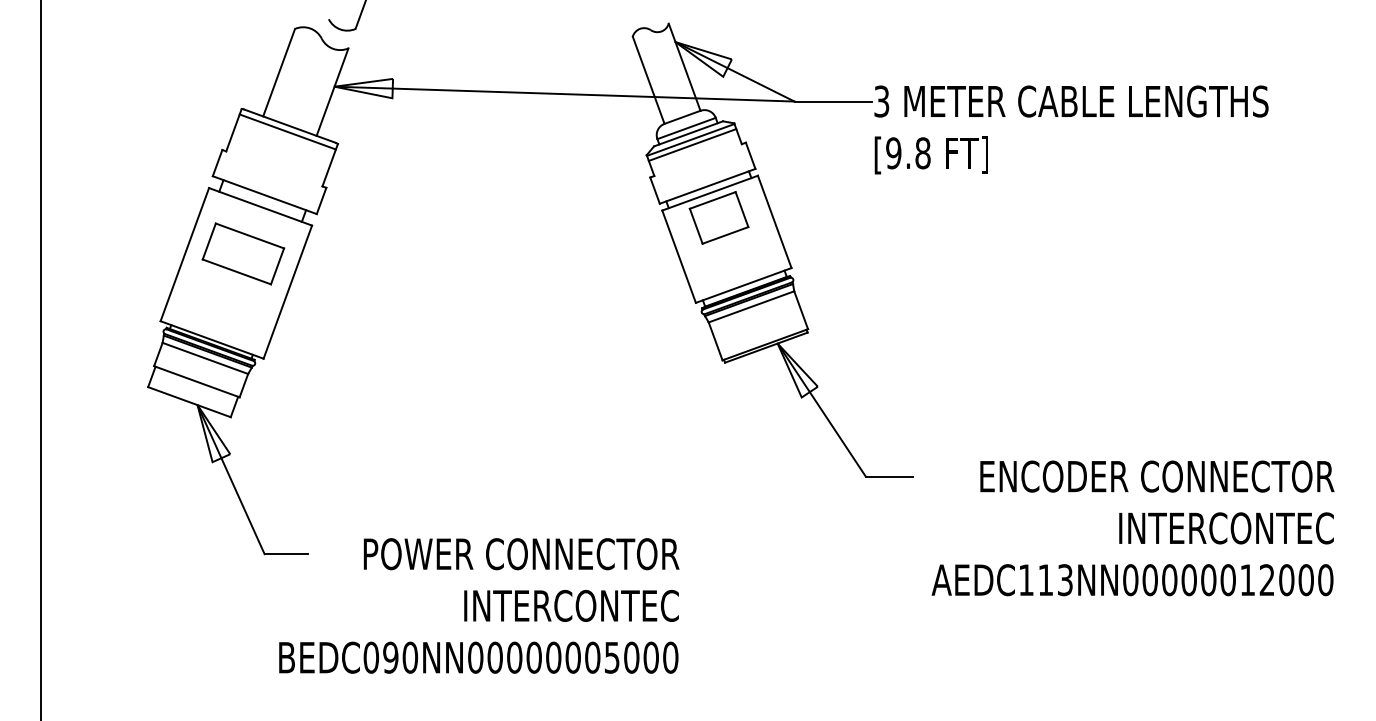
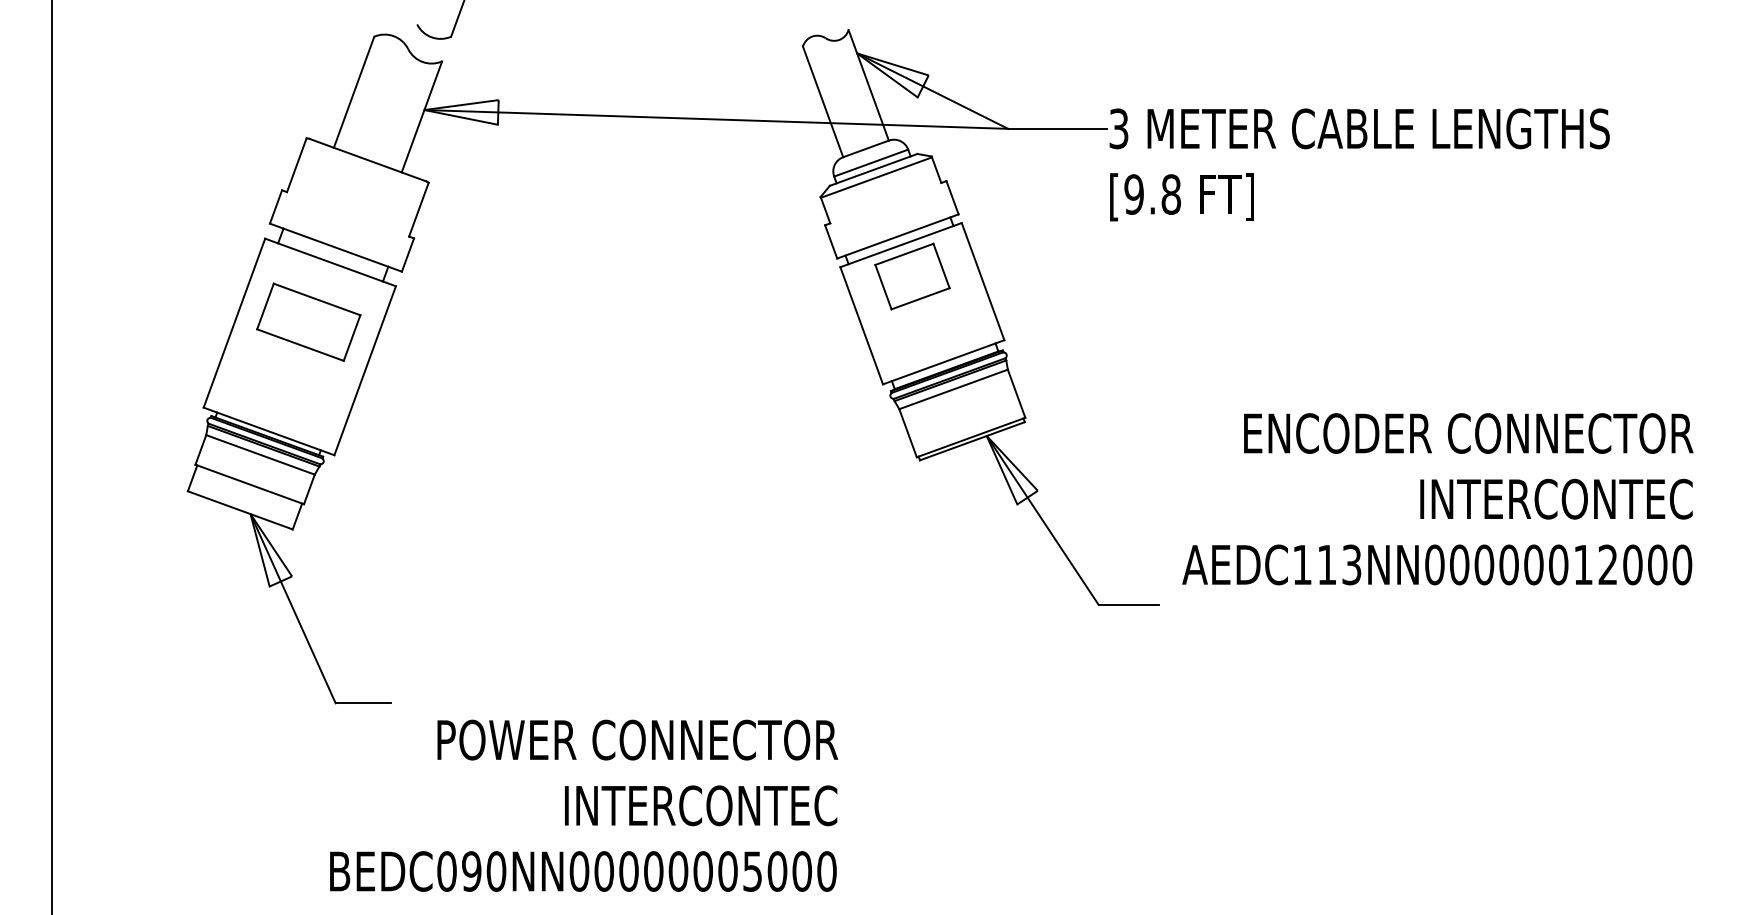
line: (287, 131) -> (364, 166), removed
line: (692, 144) -> (878, 183), removed
text: (1132, 528) -> (1437, 499), moved
text: (479, 605) -> (584, 805), moved

